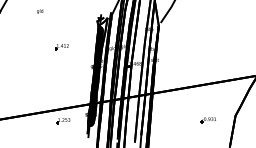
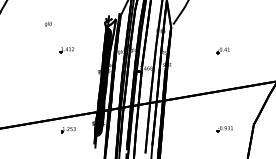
text: (39, 10) -> (47, 23), moved
part: (206, 47) -> (222, 50), added

